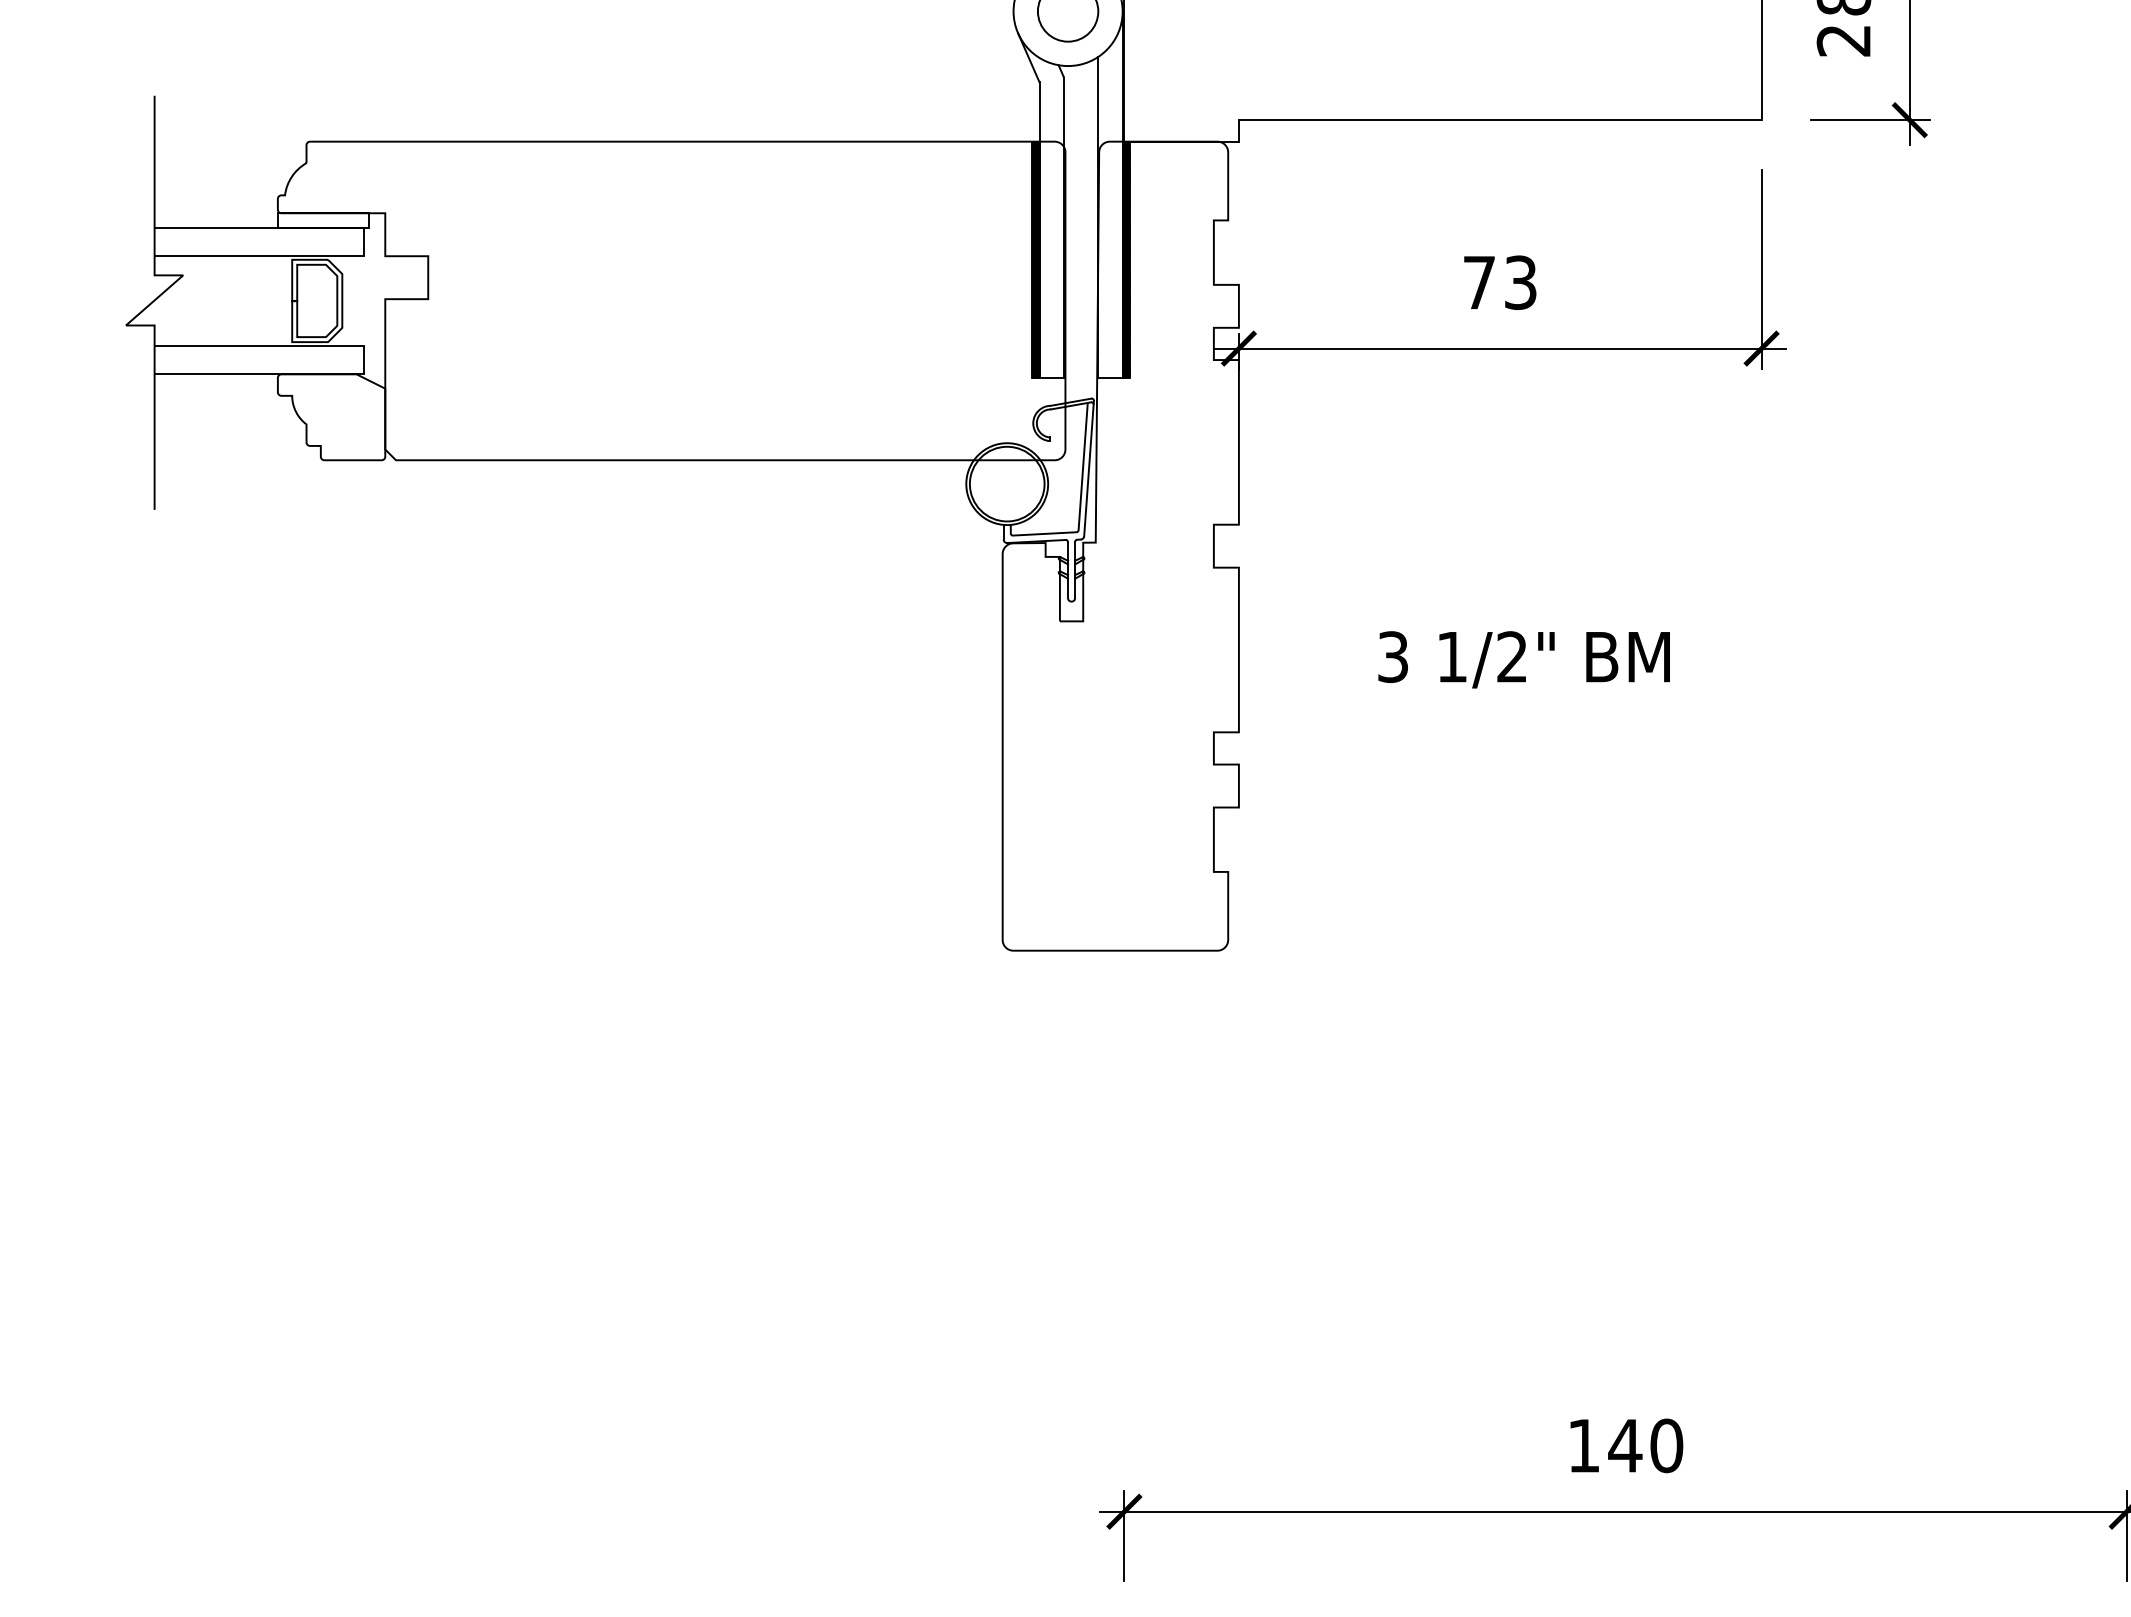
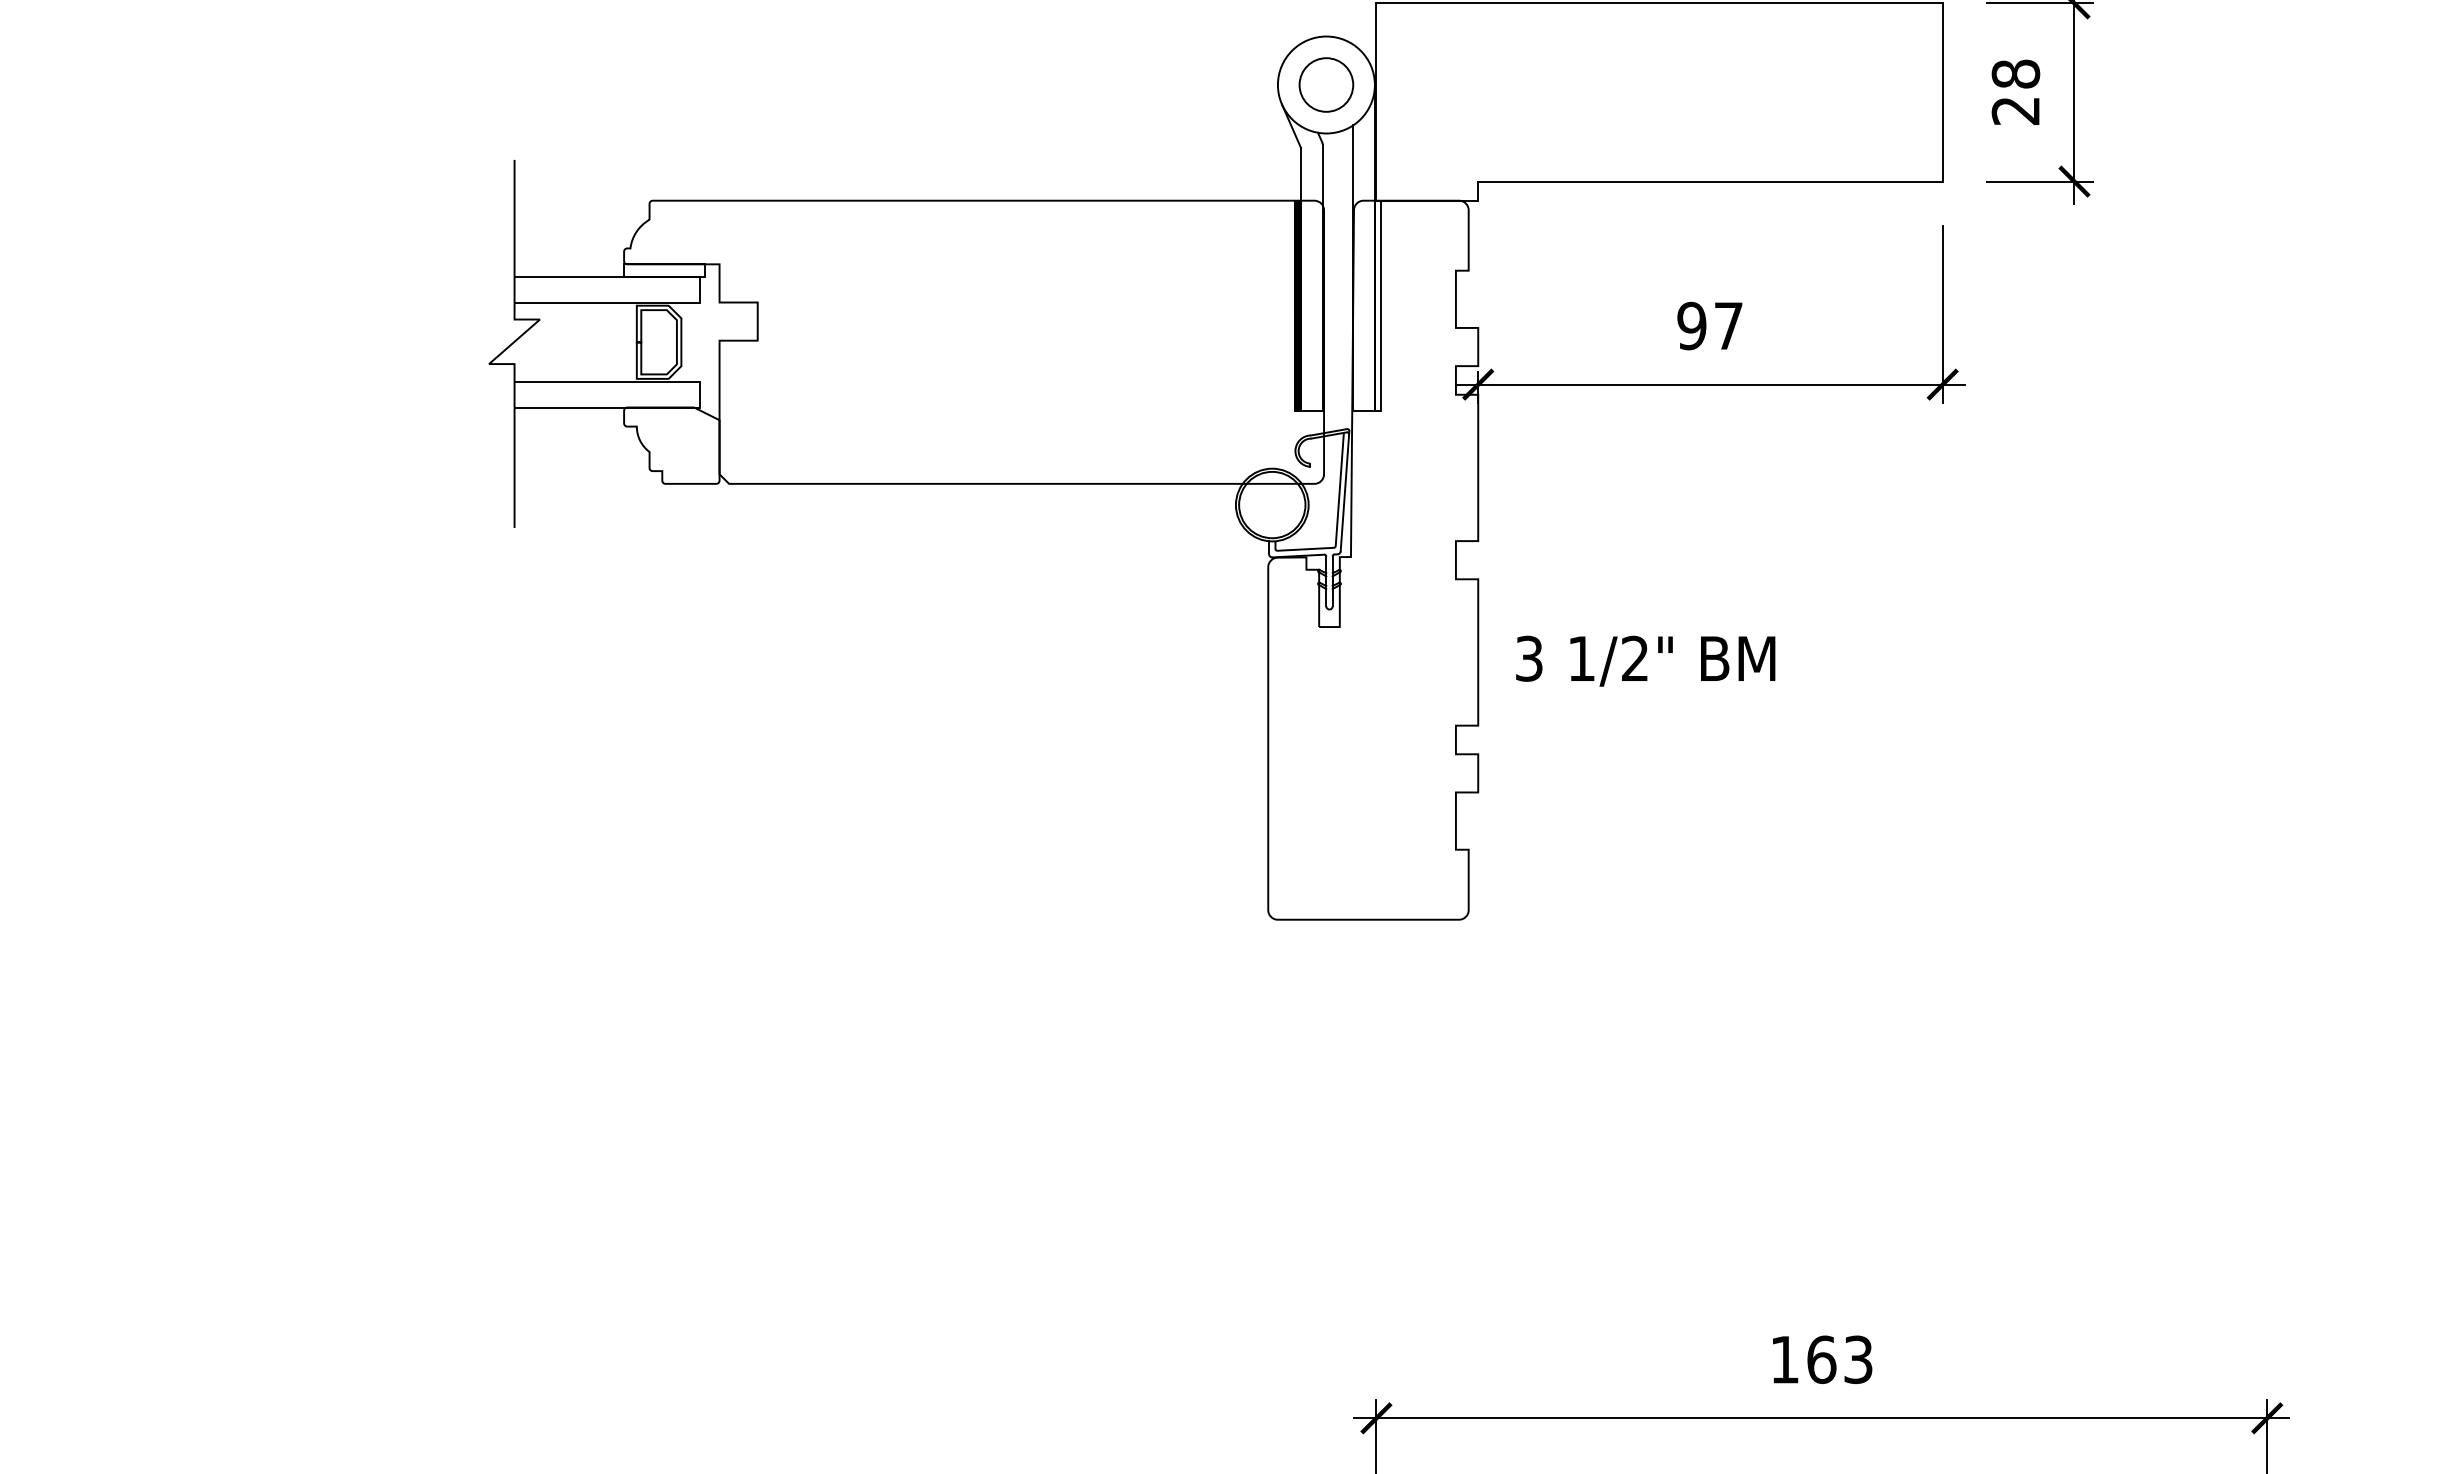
hatch: (1125, 259) -> (1377, 305), removed
text: (1499, 282) -> (1709, 325), 73 -> 97
text: (1523, 659) -> (1645, 660), moved
text: (1645, 1445) -> (1839, 1359), 140 -> 163

